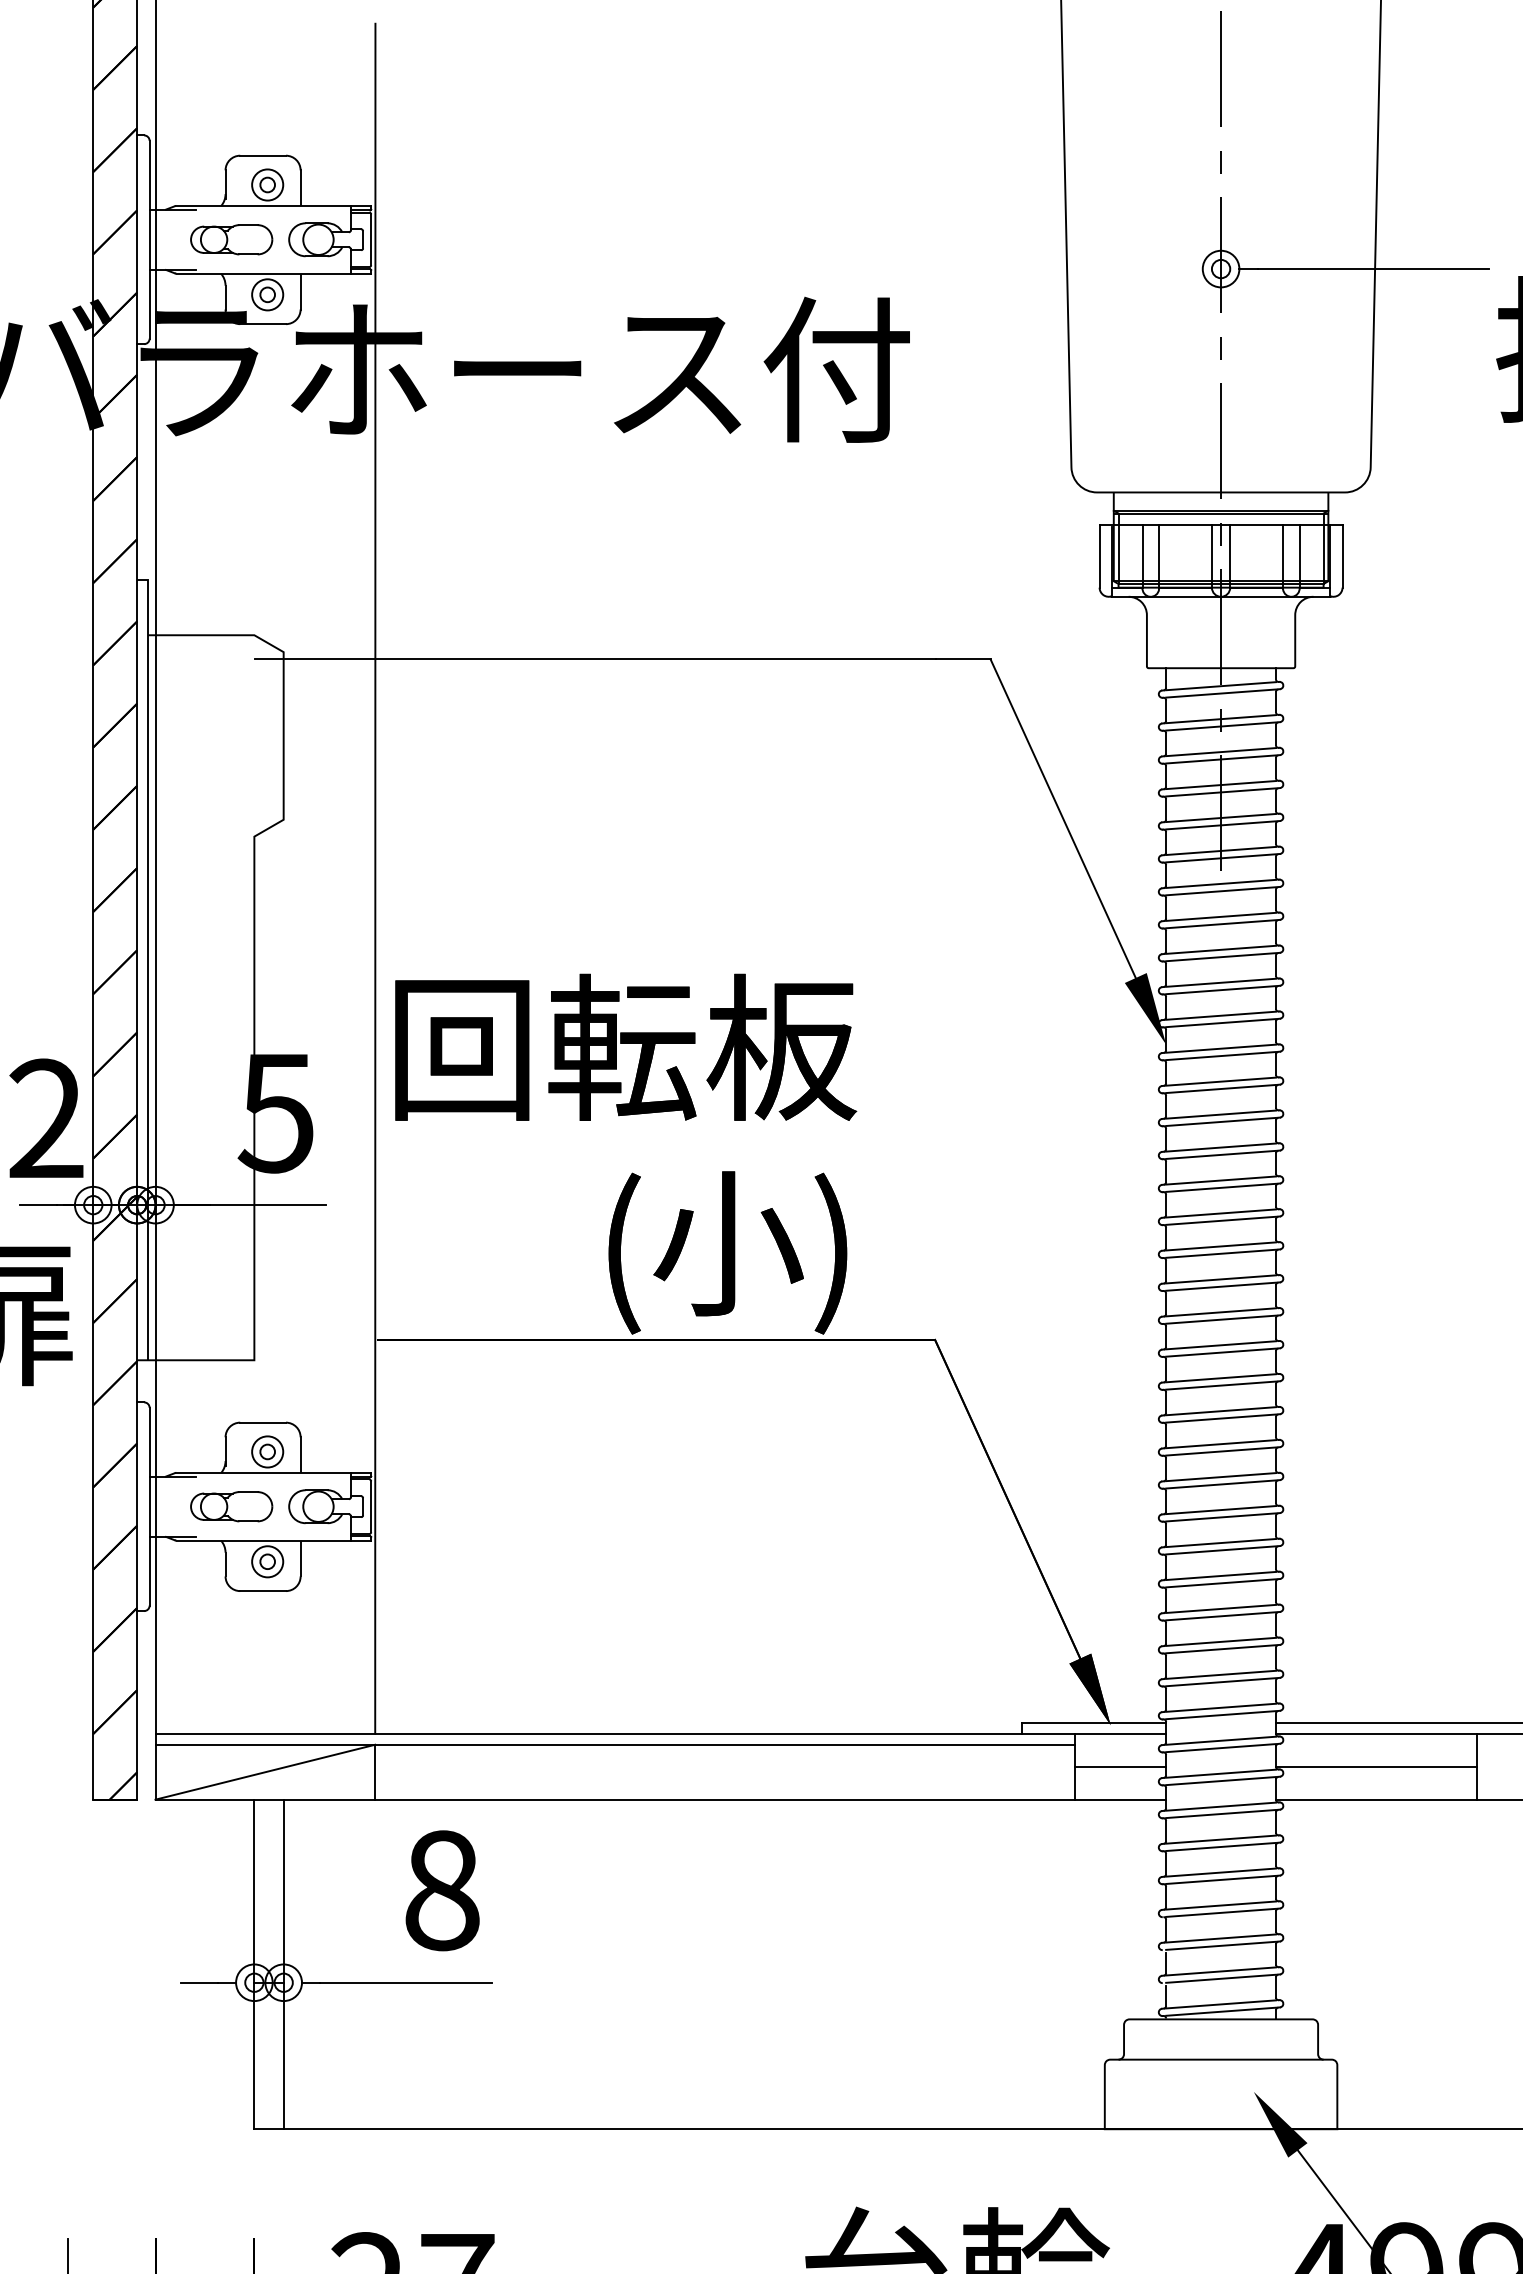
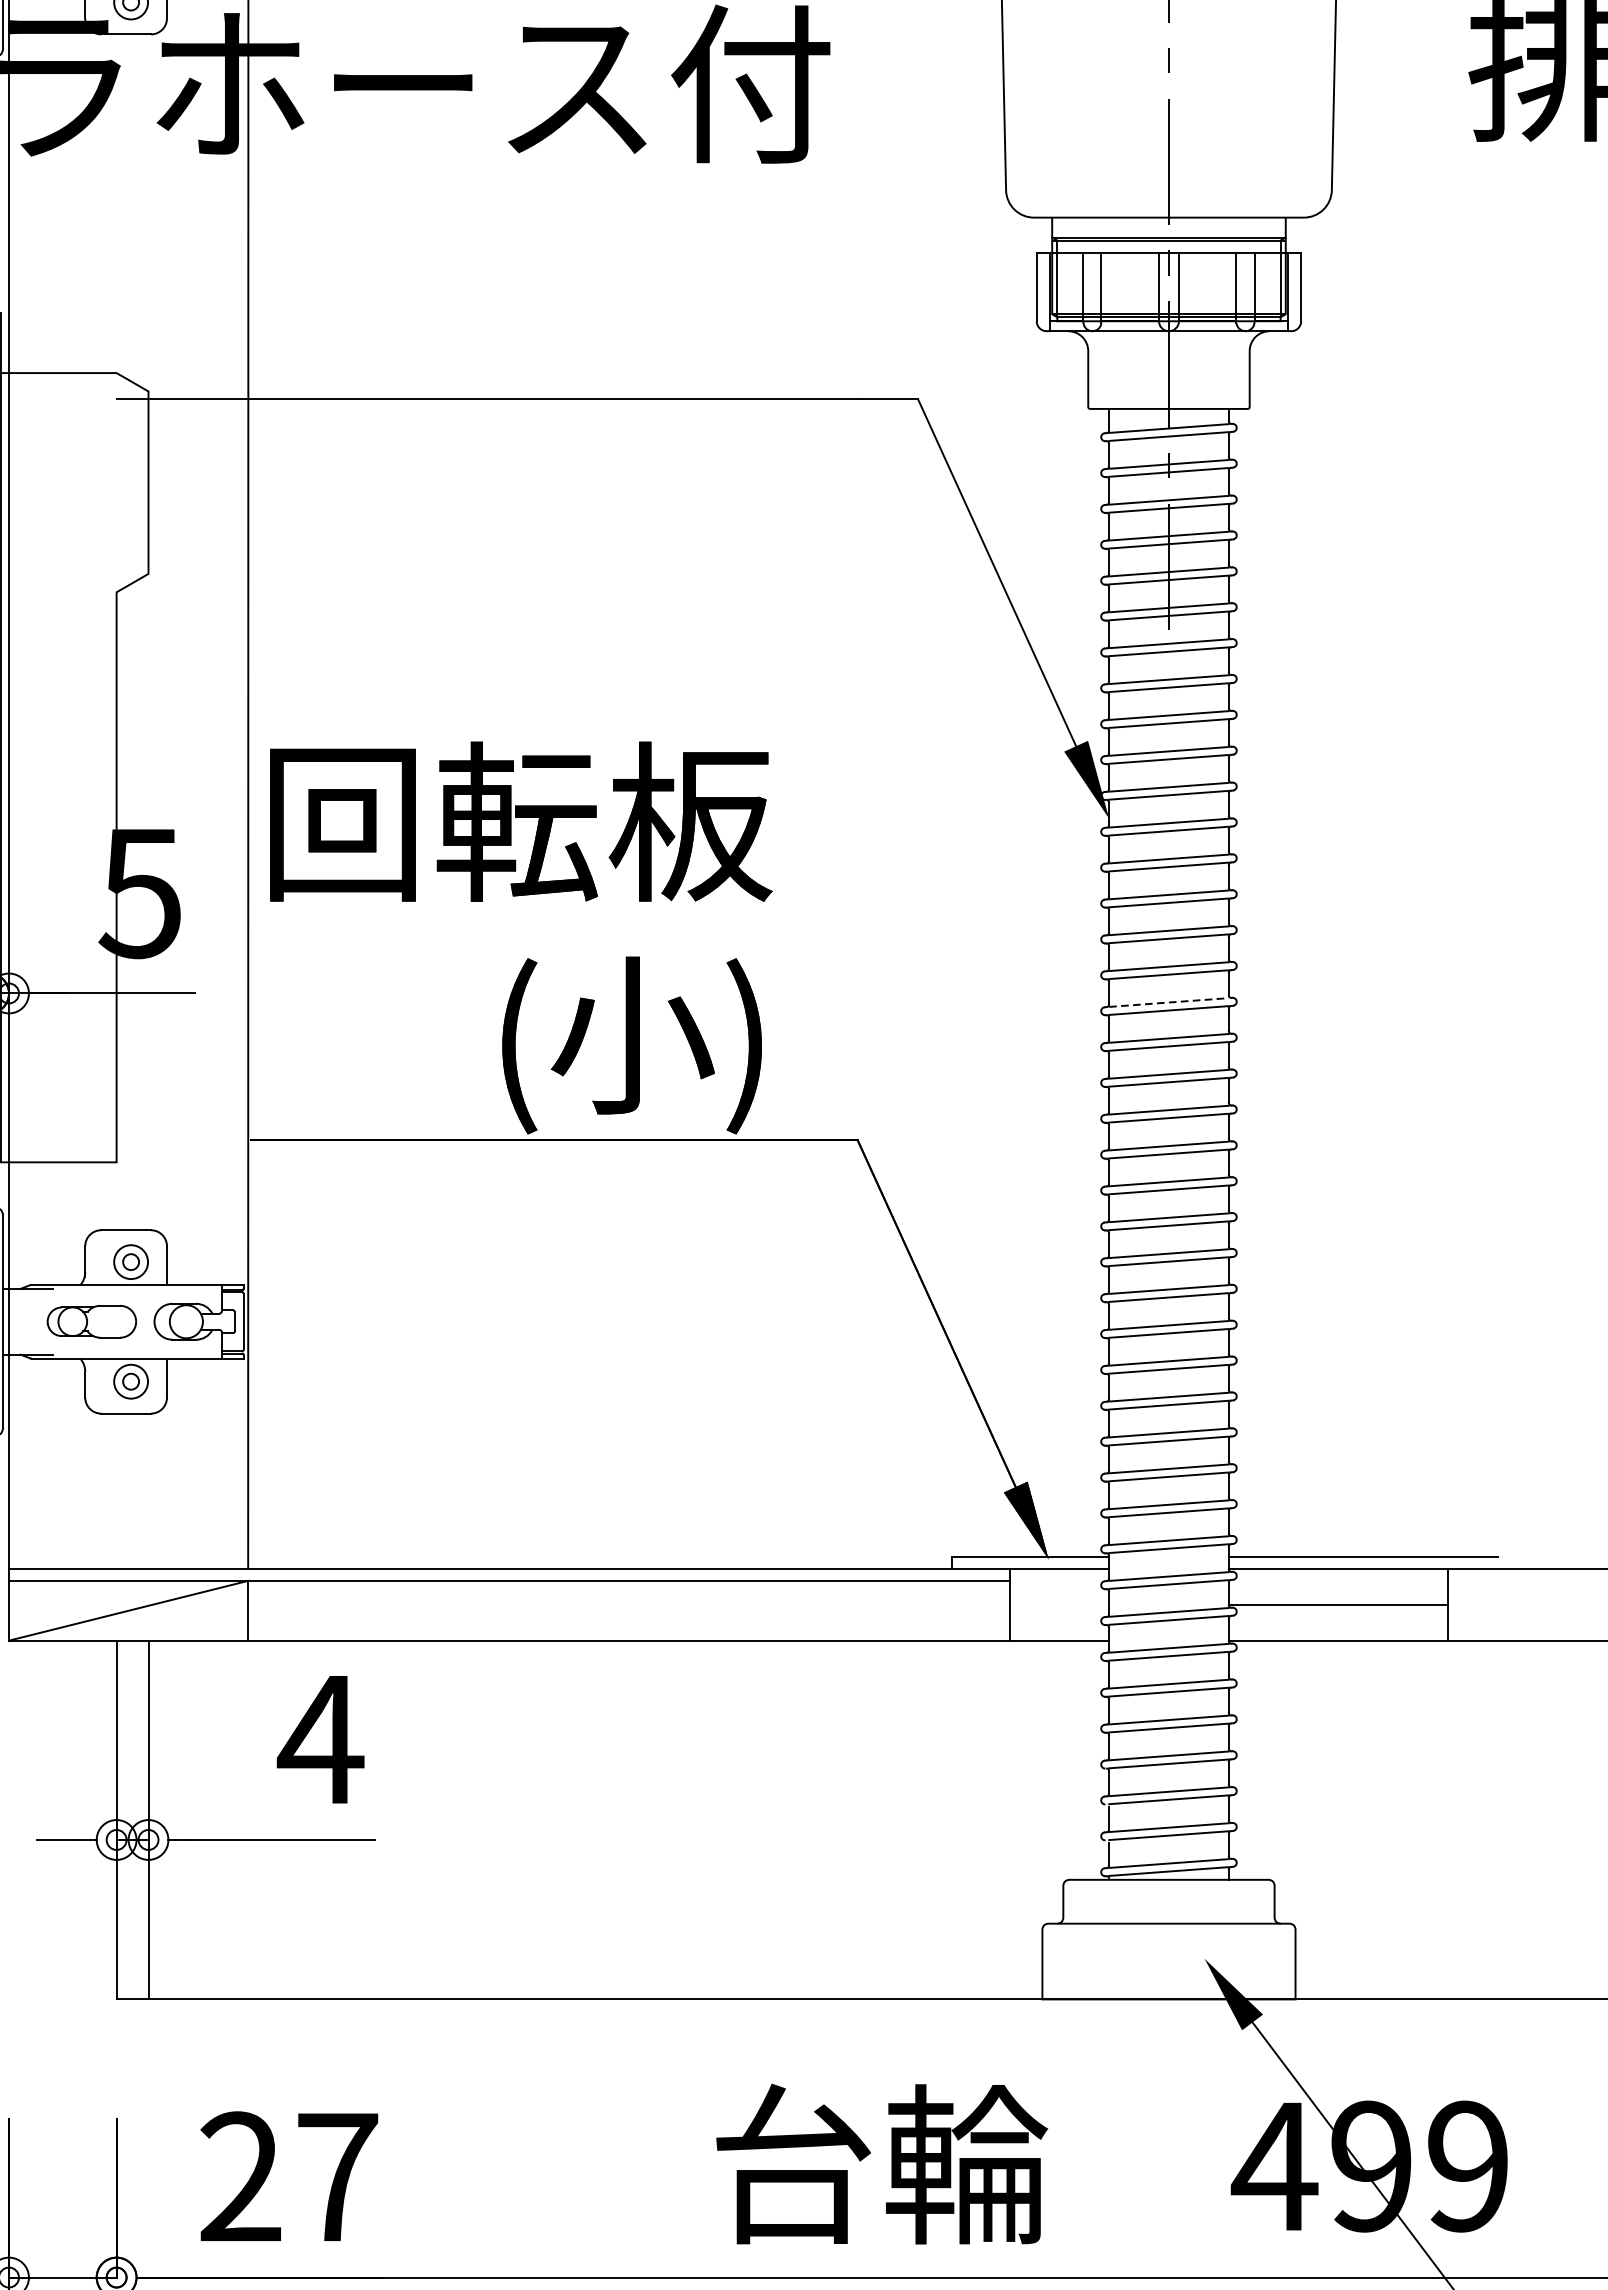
line: (1221, 1213) -> (1169, 1002), solid -> dashed
line: (1120, 1766) -> (1059, 1604), removed
text: (441, 1890) -> (320, 1739), 8 -> 4

